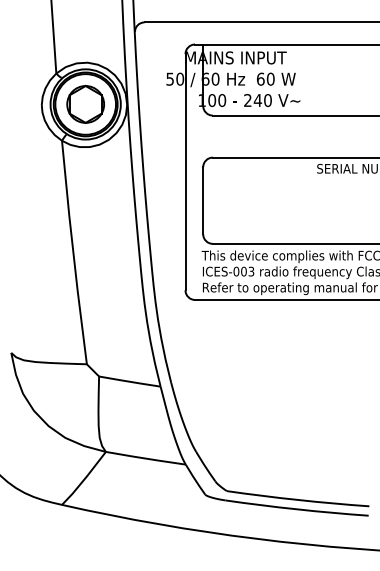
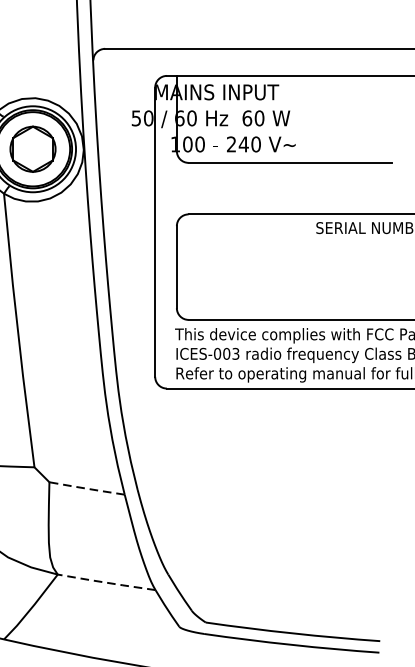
line: (129, 381) -> (86, 488), solid -> dashed
line: (145, 458) -> (106, 582), solid -> dashed

